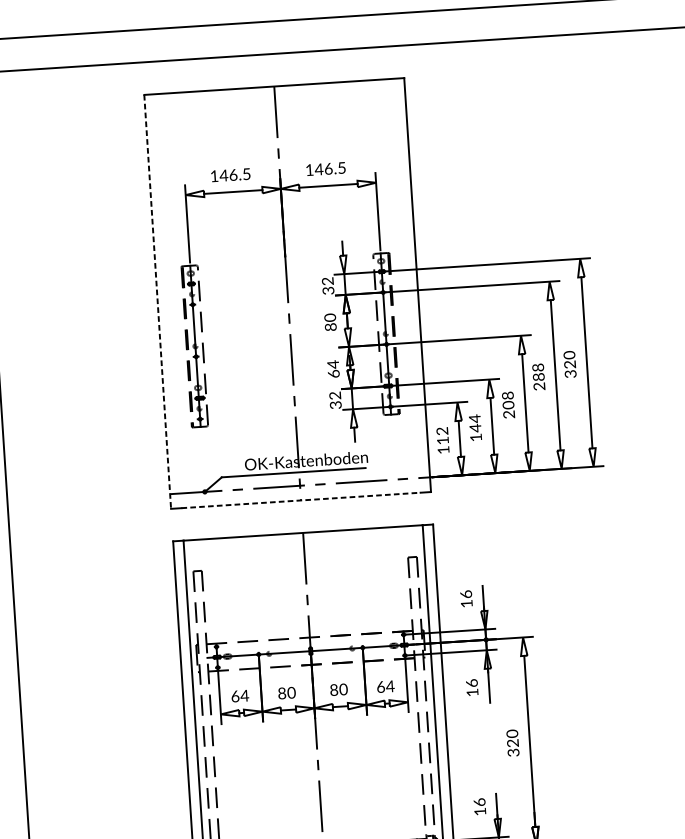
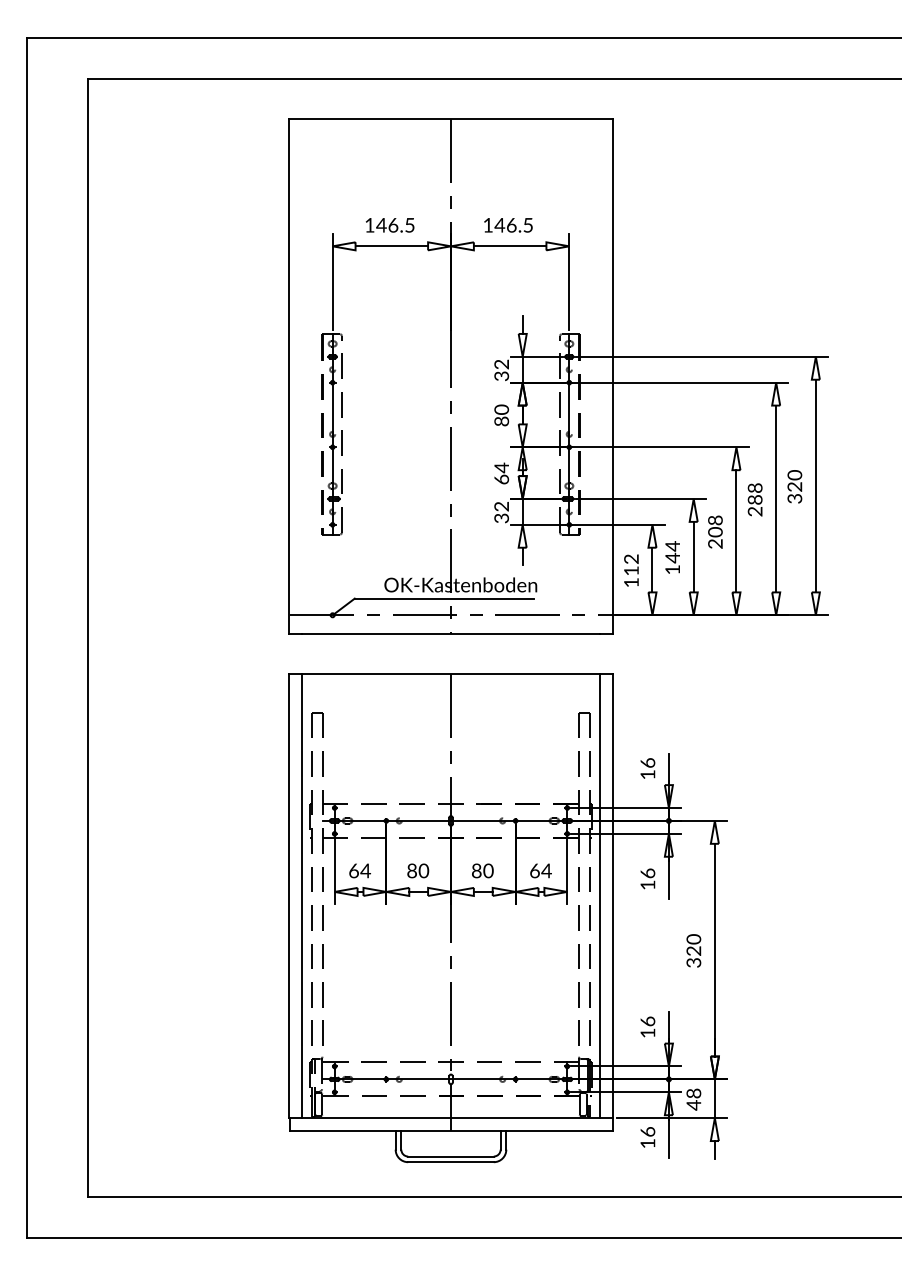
line: (157, 302) -> (289, 376), dashed -> solid
line: (301, 500) -> (451, 633), dashed -> solid

